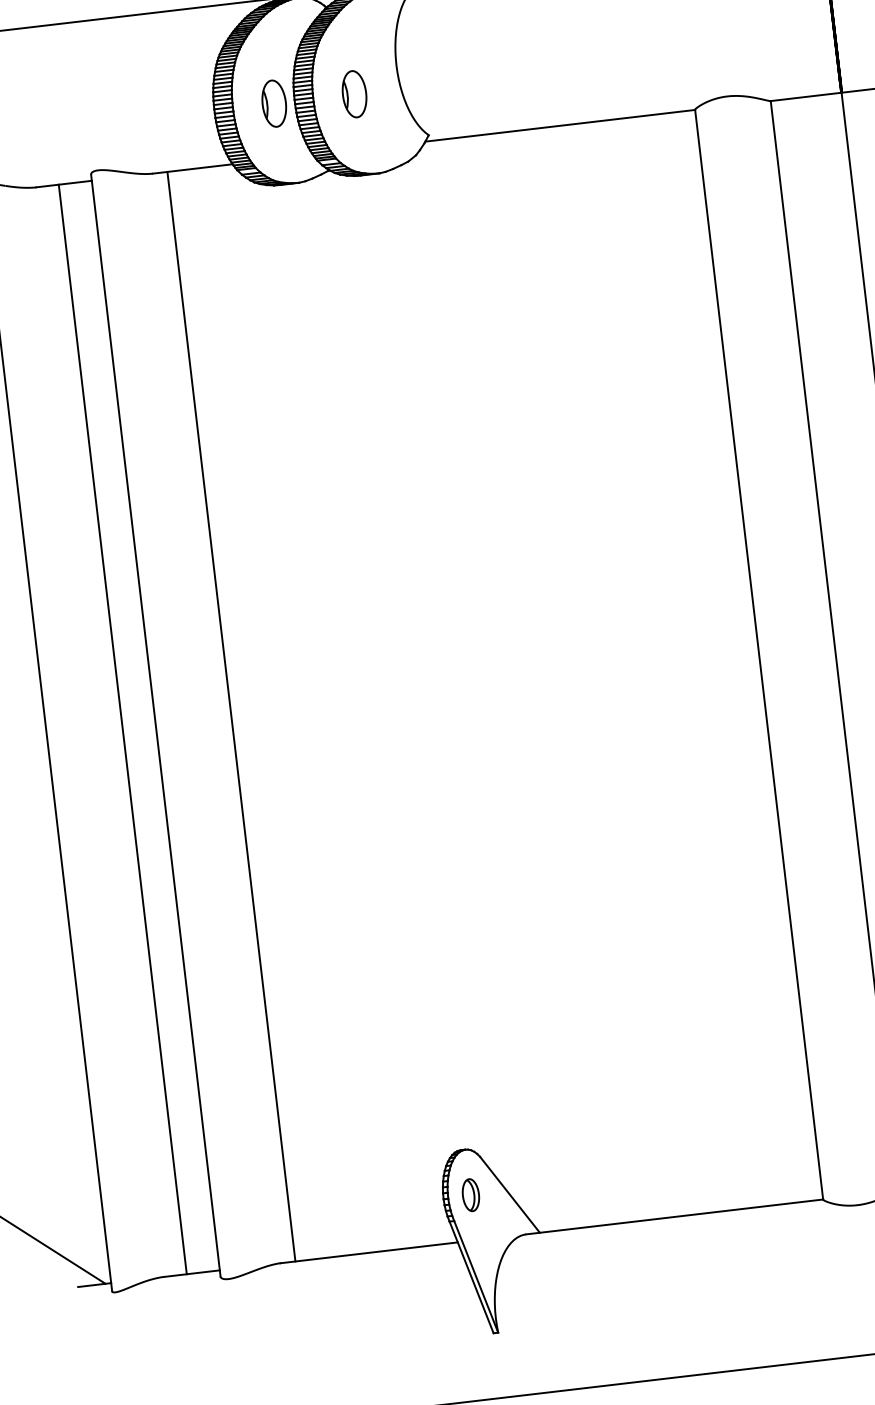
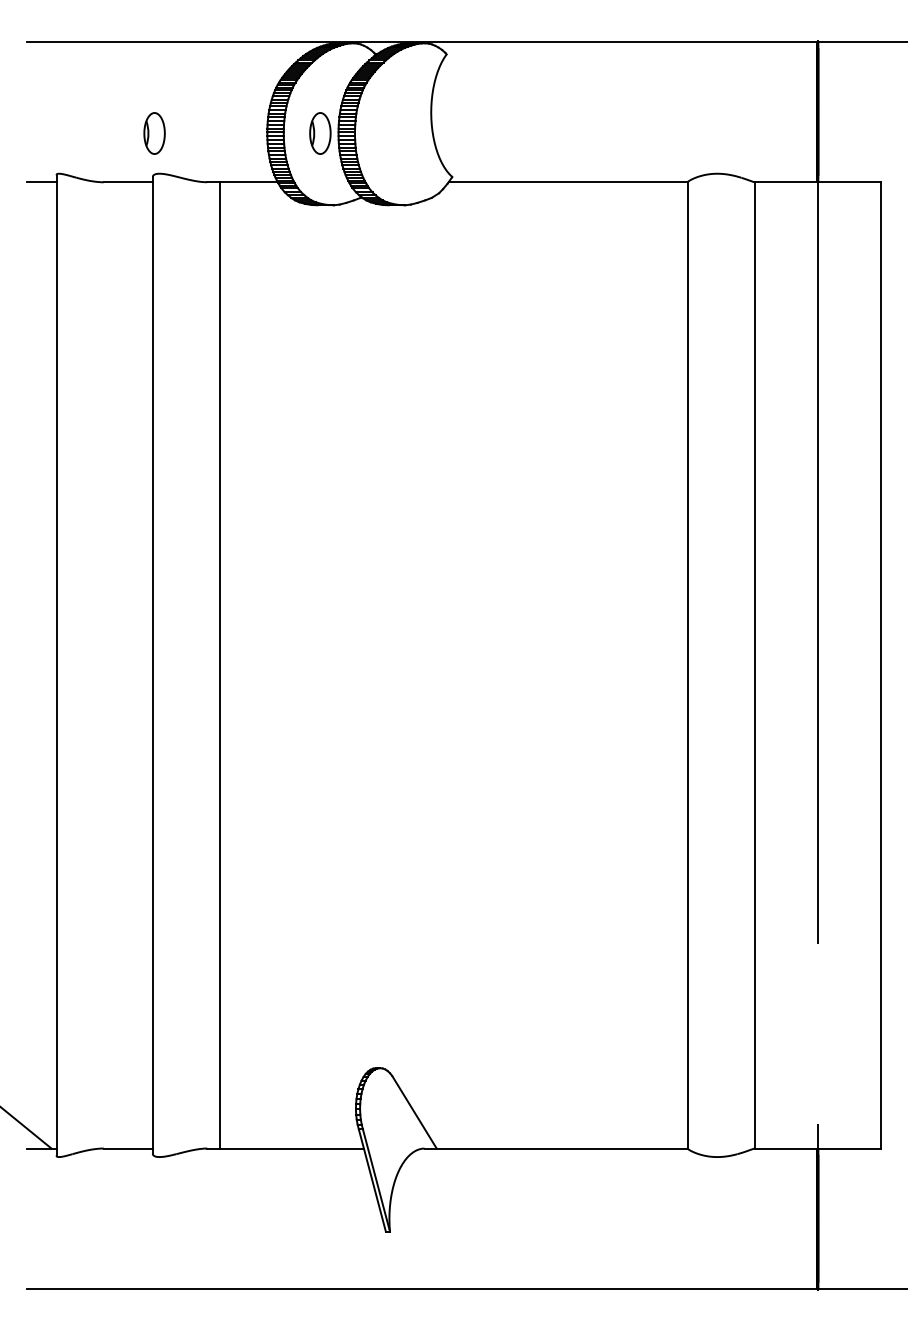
part: (354, 94) -> (154, 133), moved
line: (122, 729) -> (123, 665), removed
part: (471, 1195) -> (380, 1108), removed

